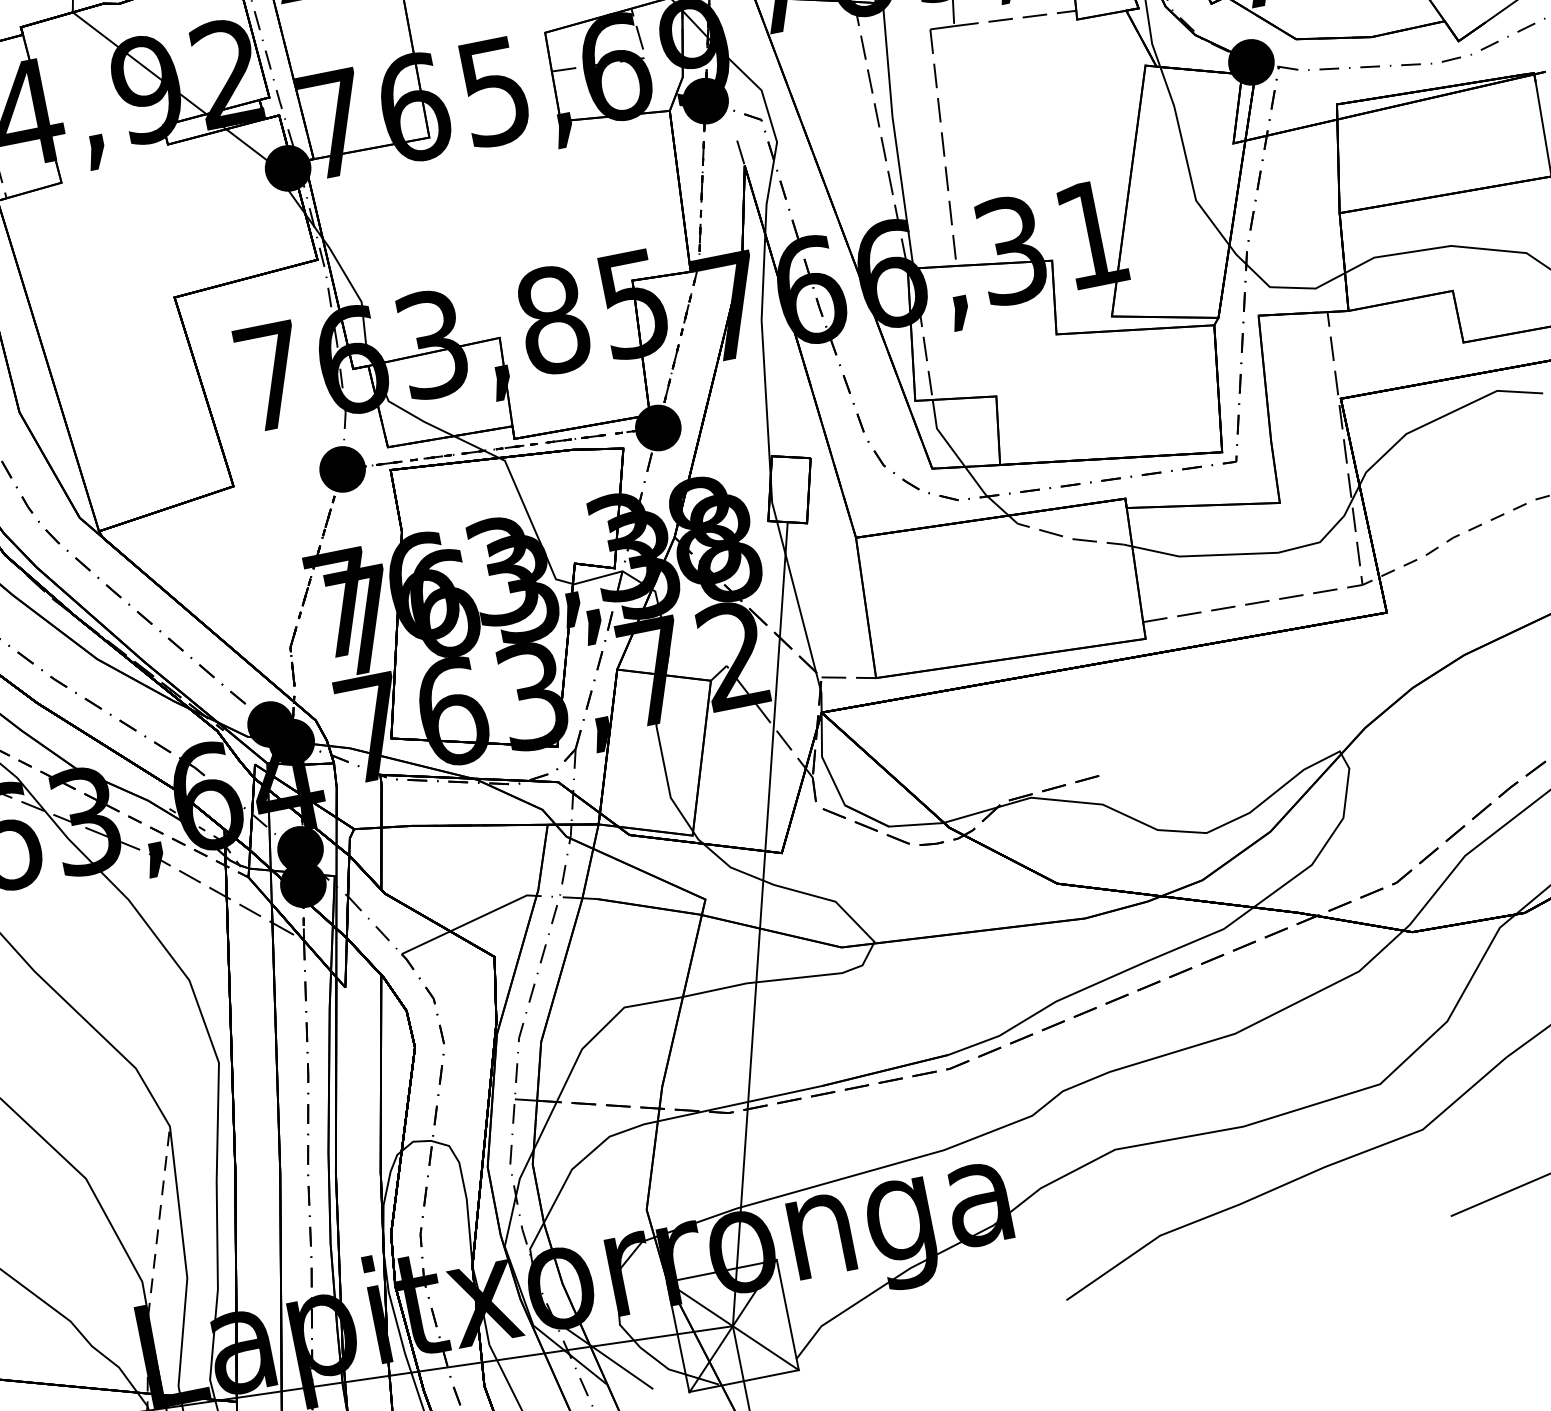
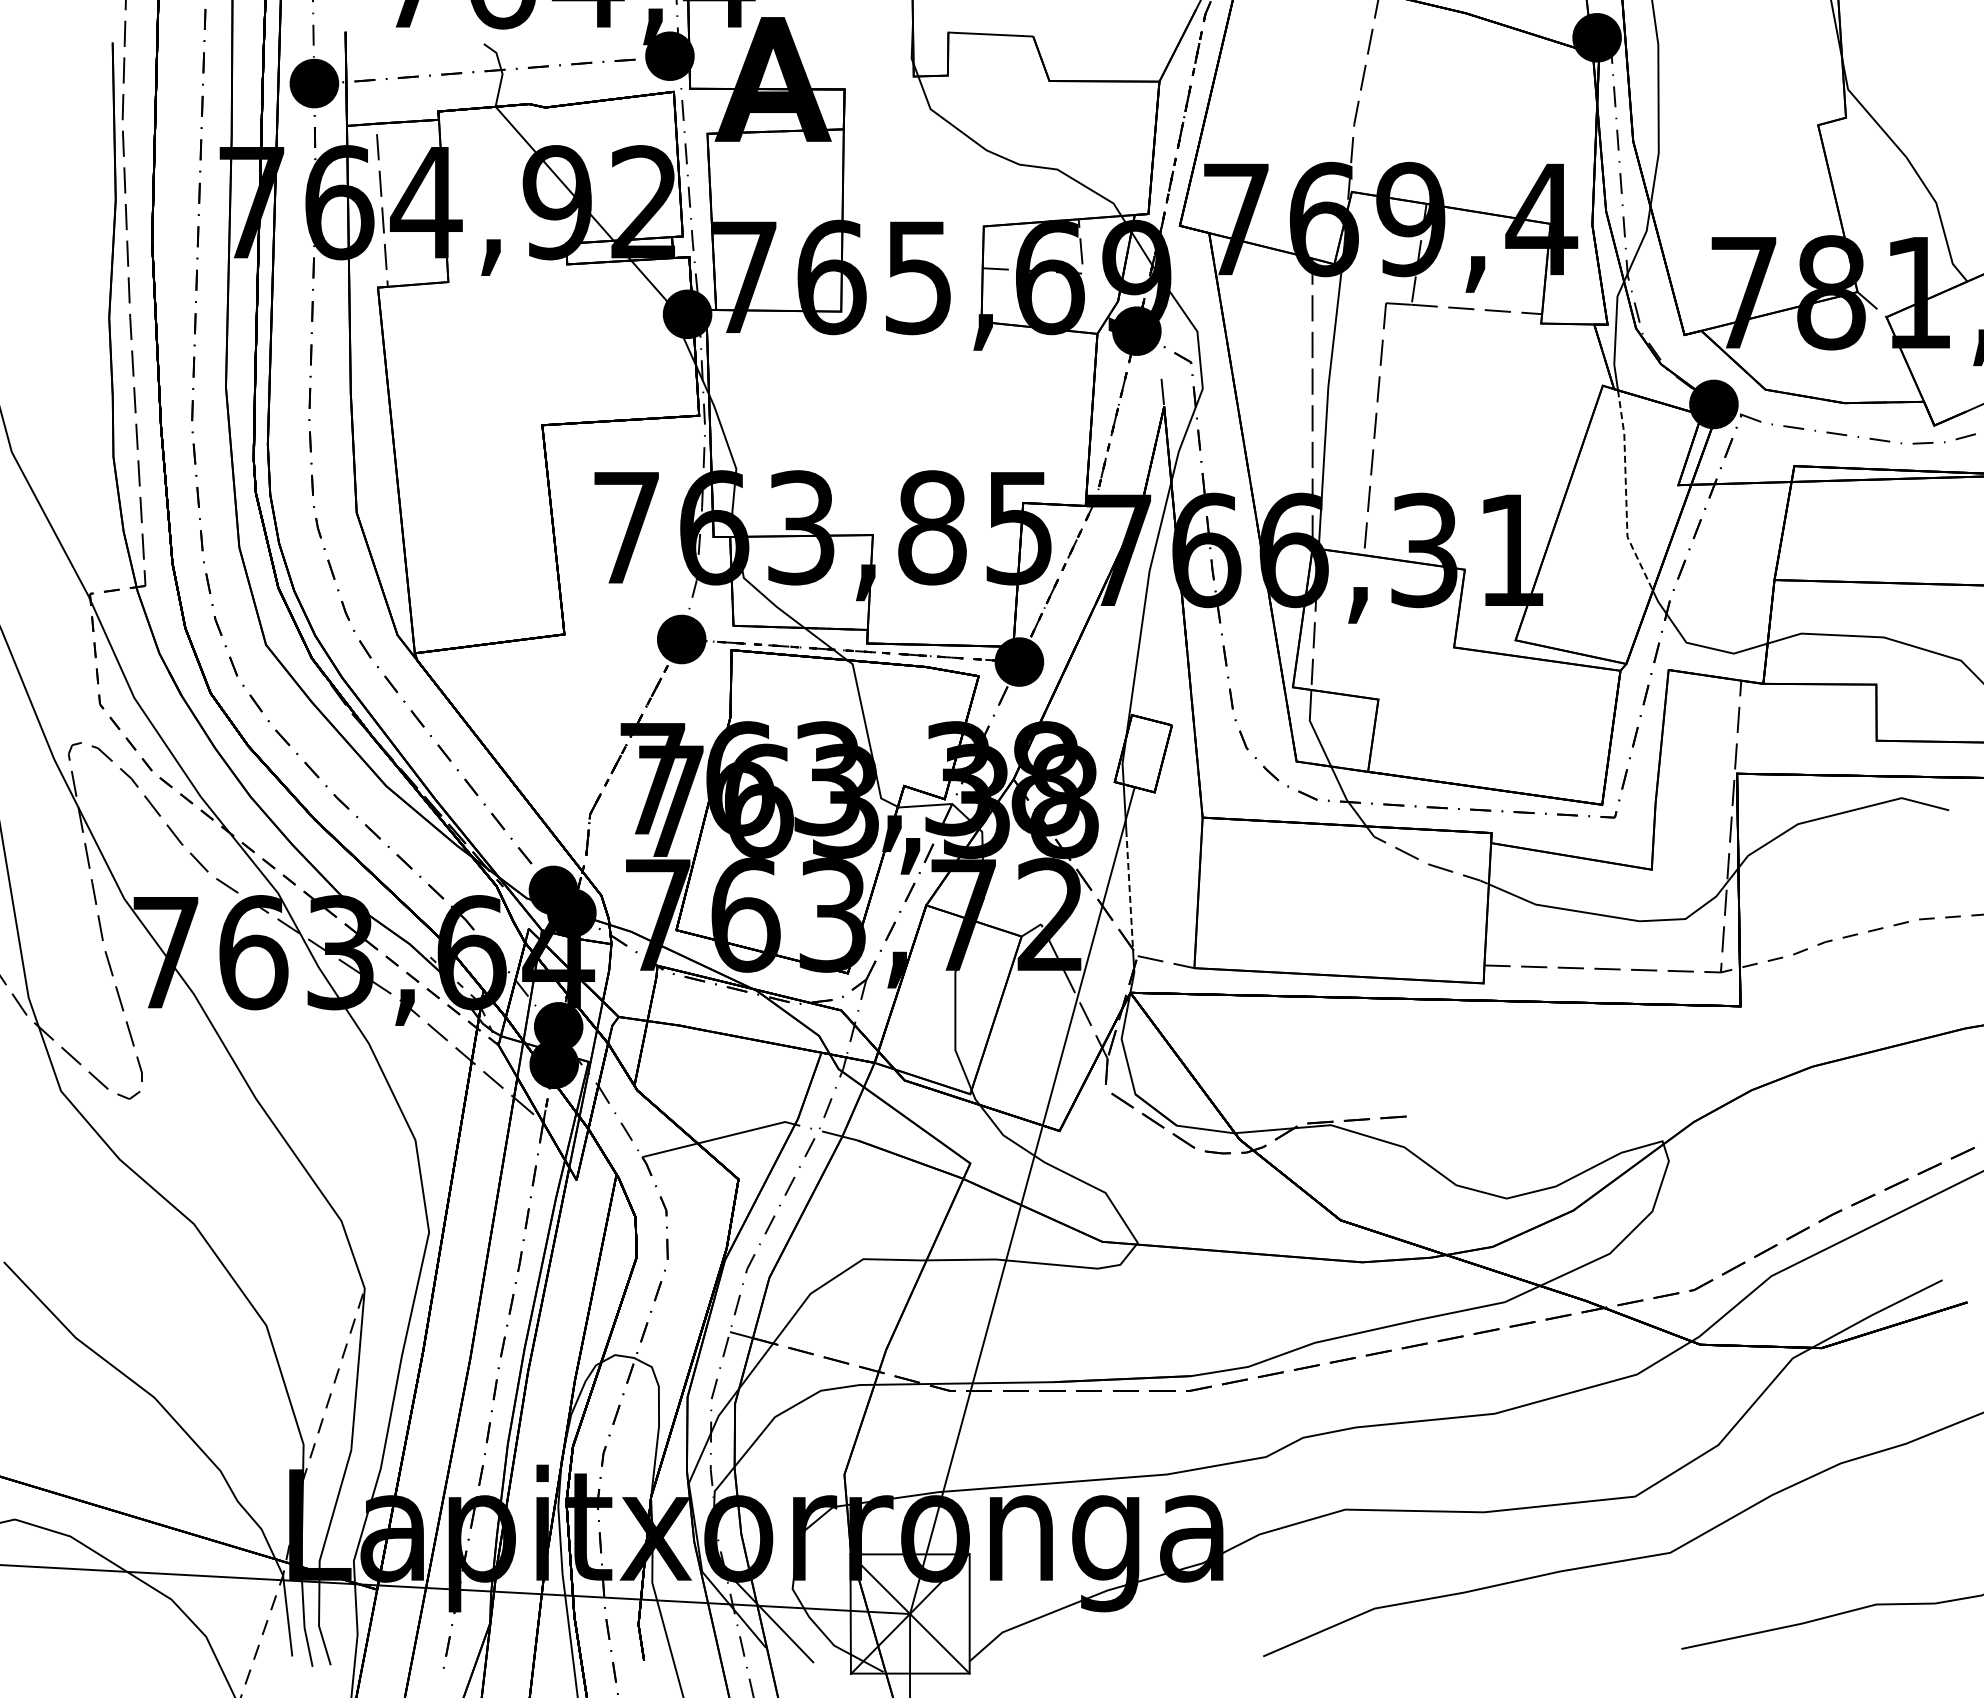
line: (1187, 160) -> (1626, 493), solid -> dashed
line: (801, 617) -> (1129, 889), solid -> dashed

